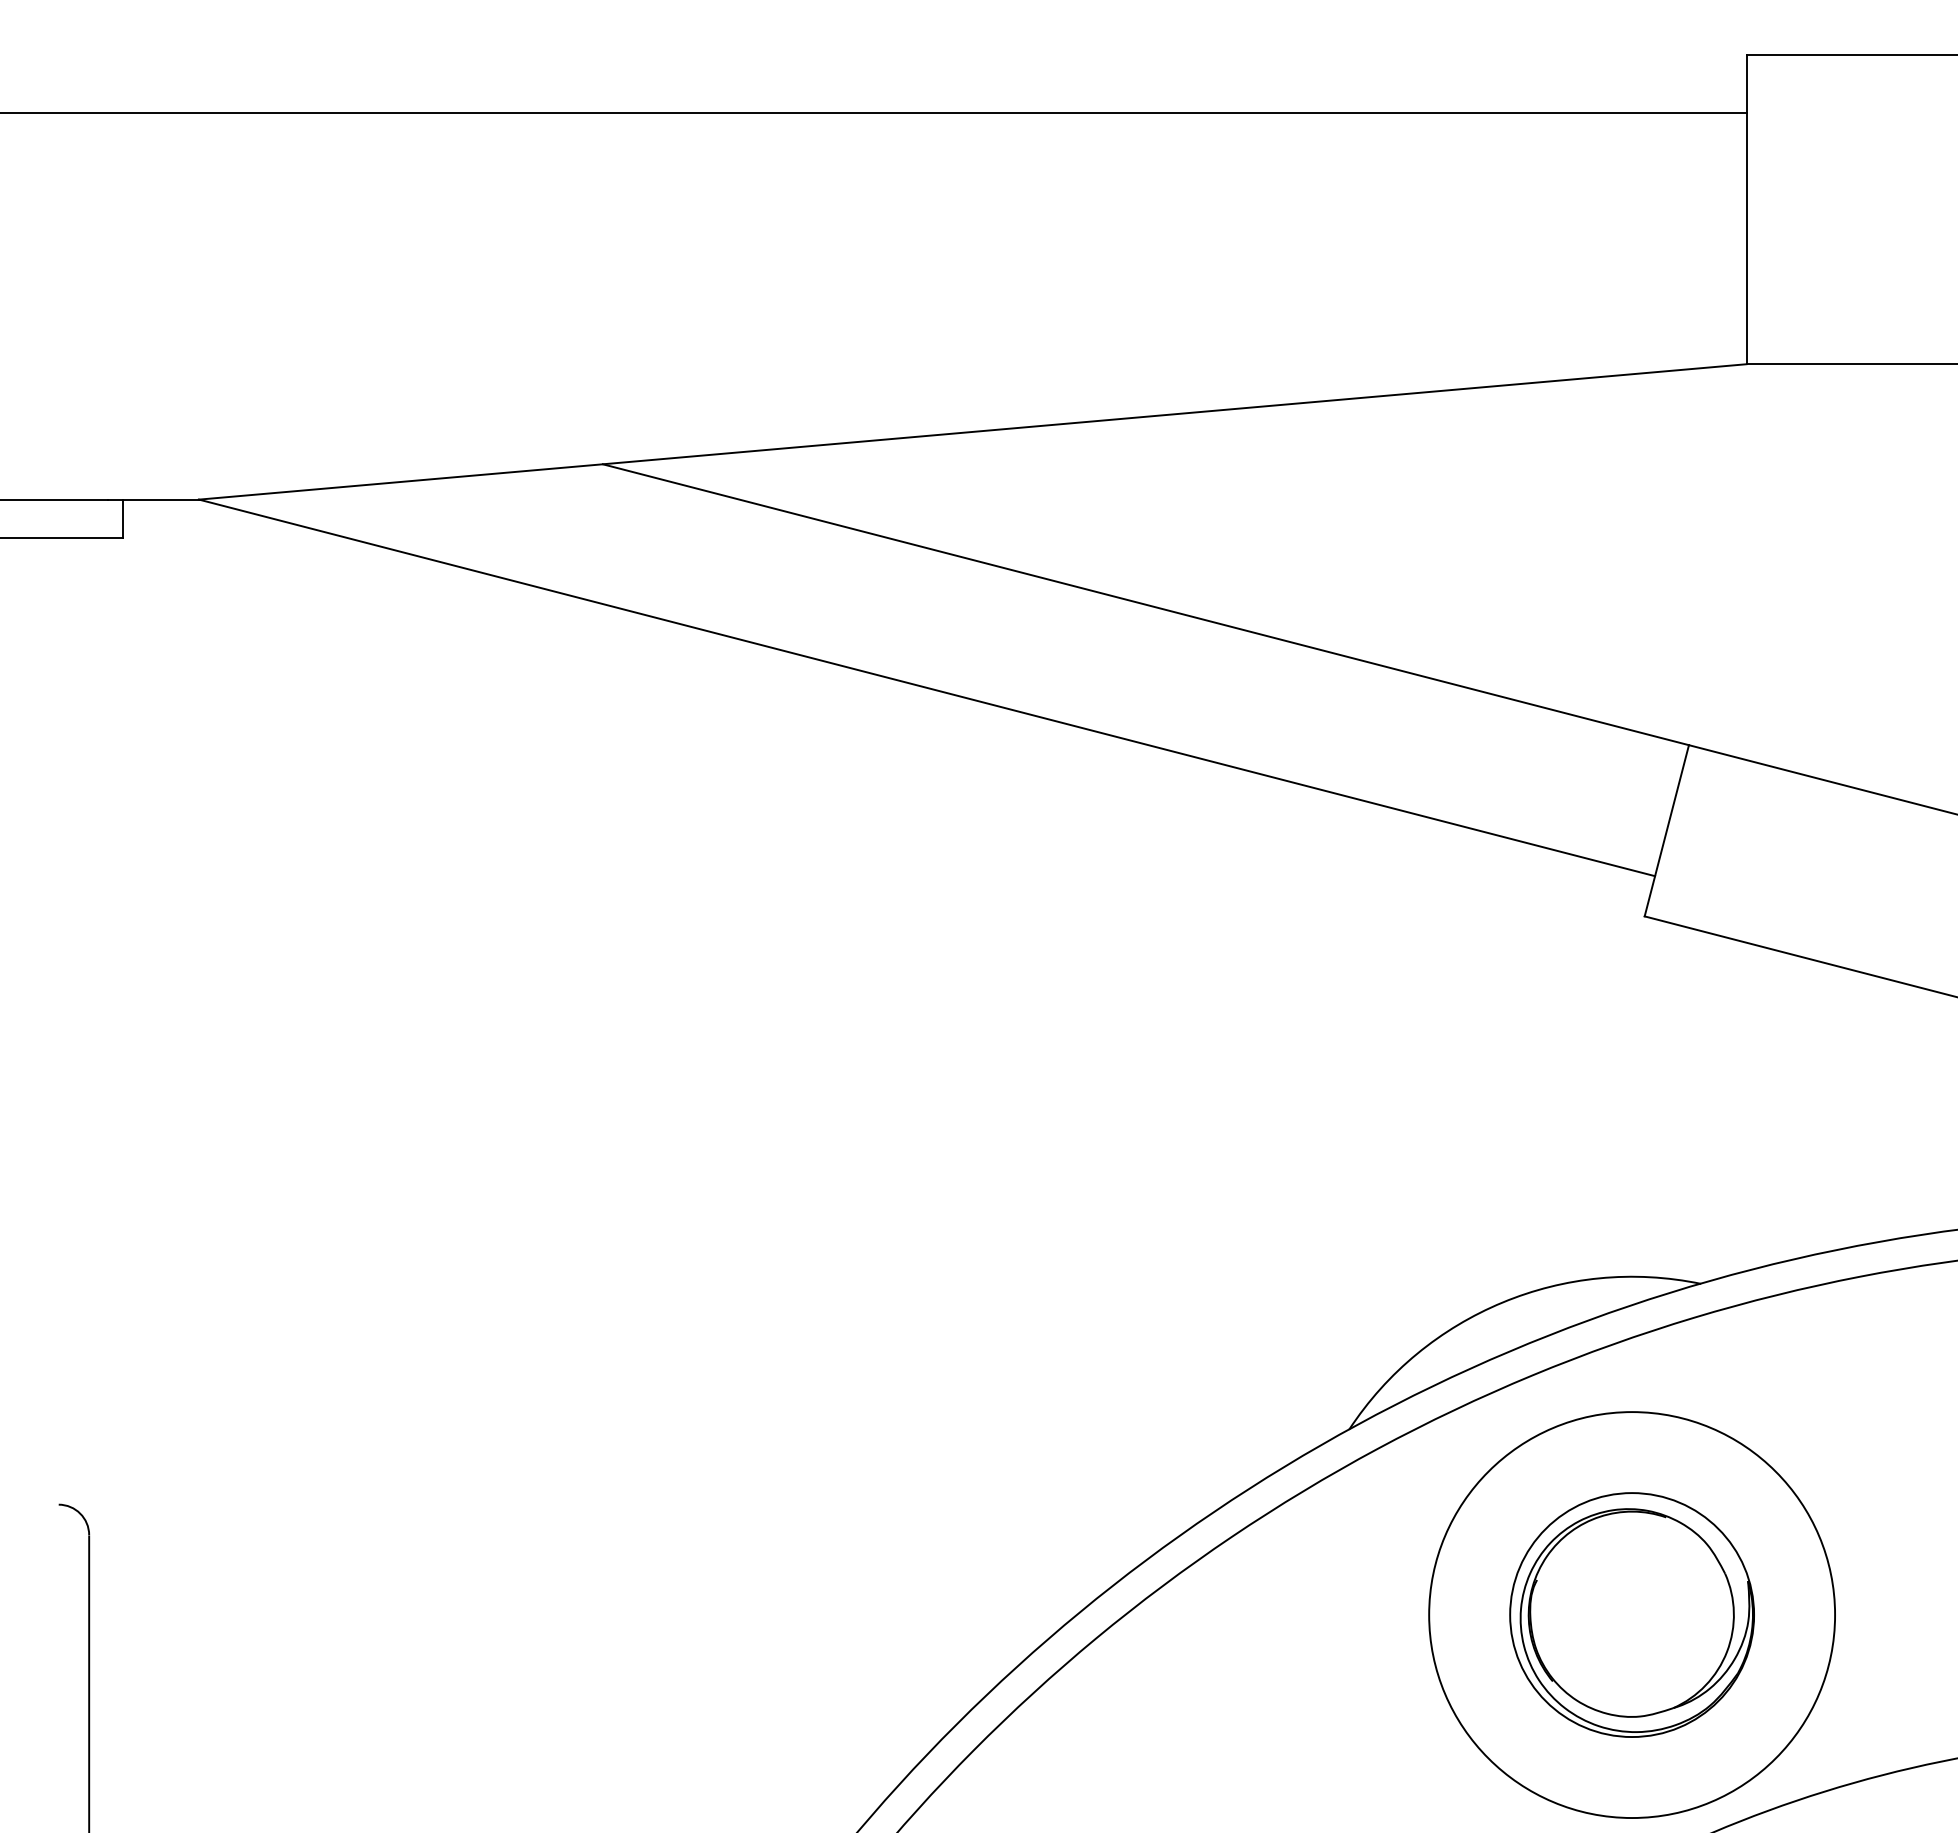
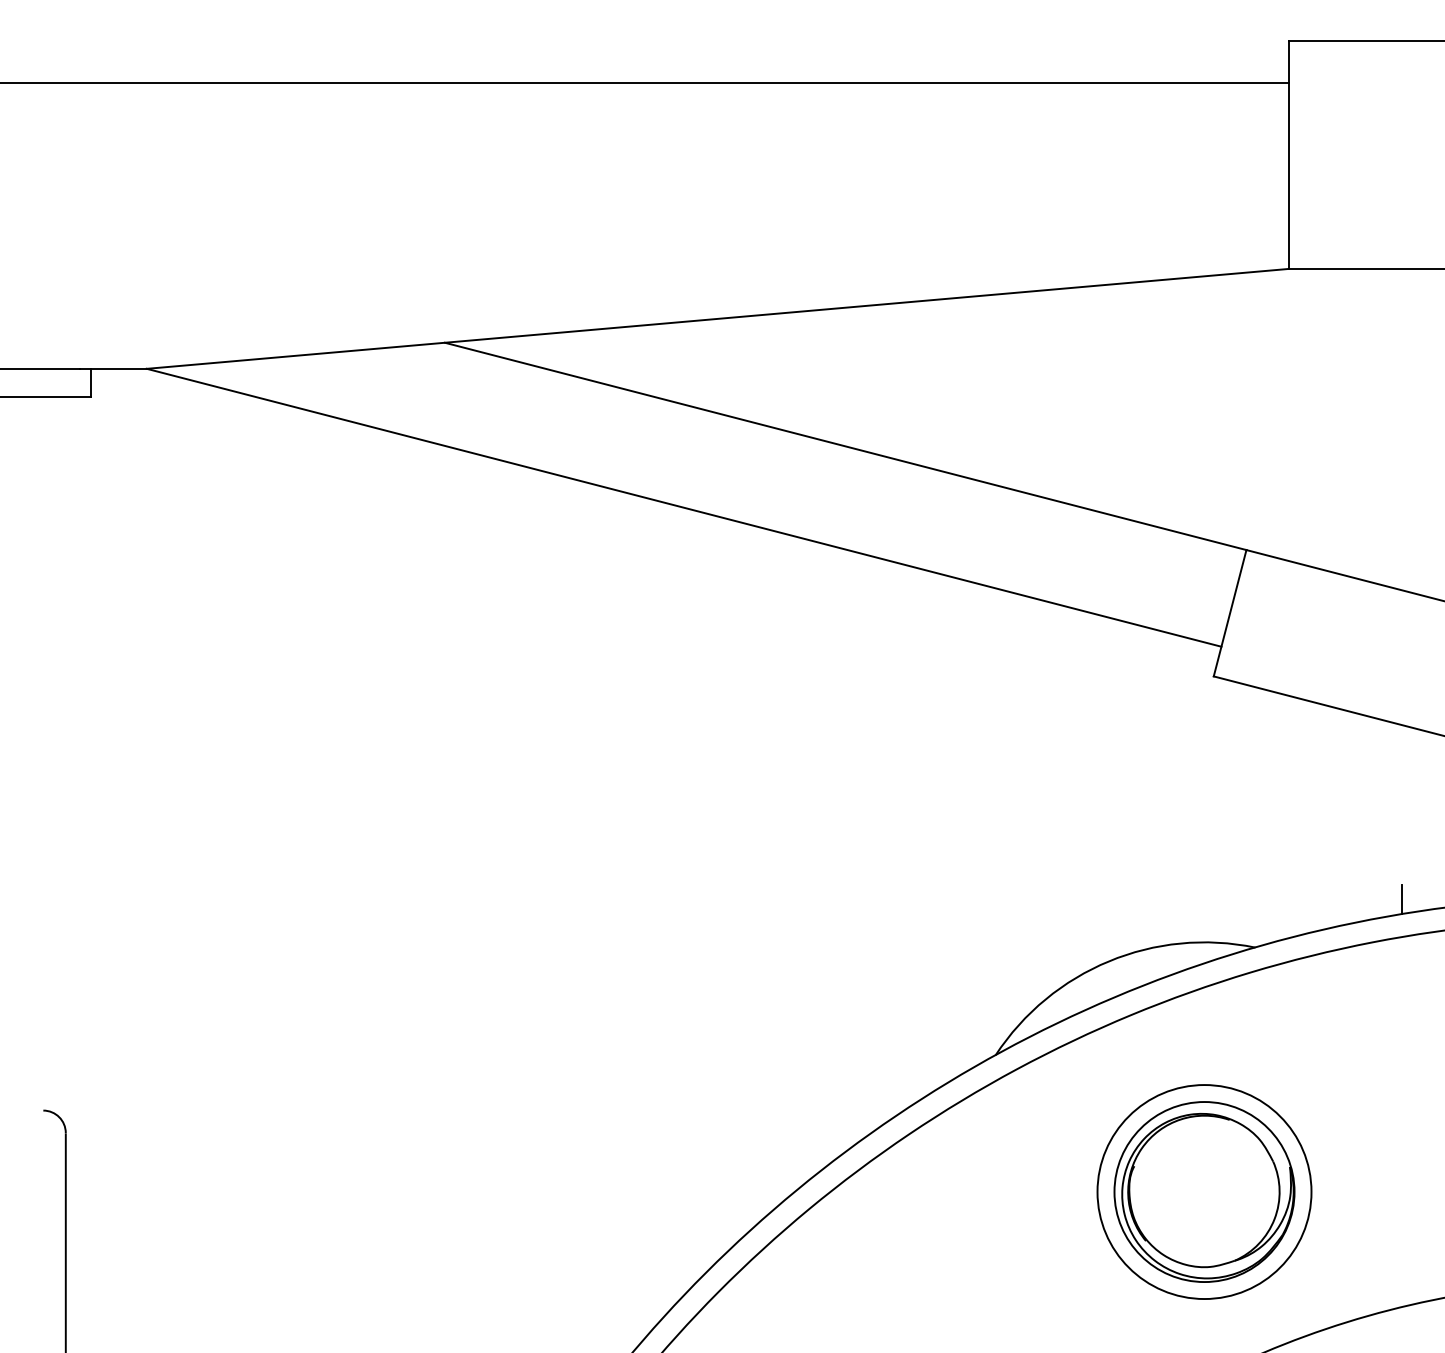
line: (1899, 1218) -> (1401, 899), added
circle: (1632, 1615) -> (1204, 1192), size x0.71

